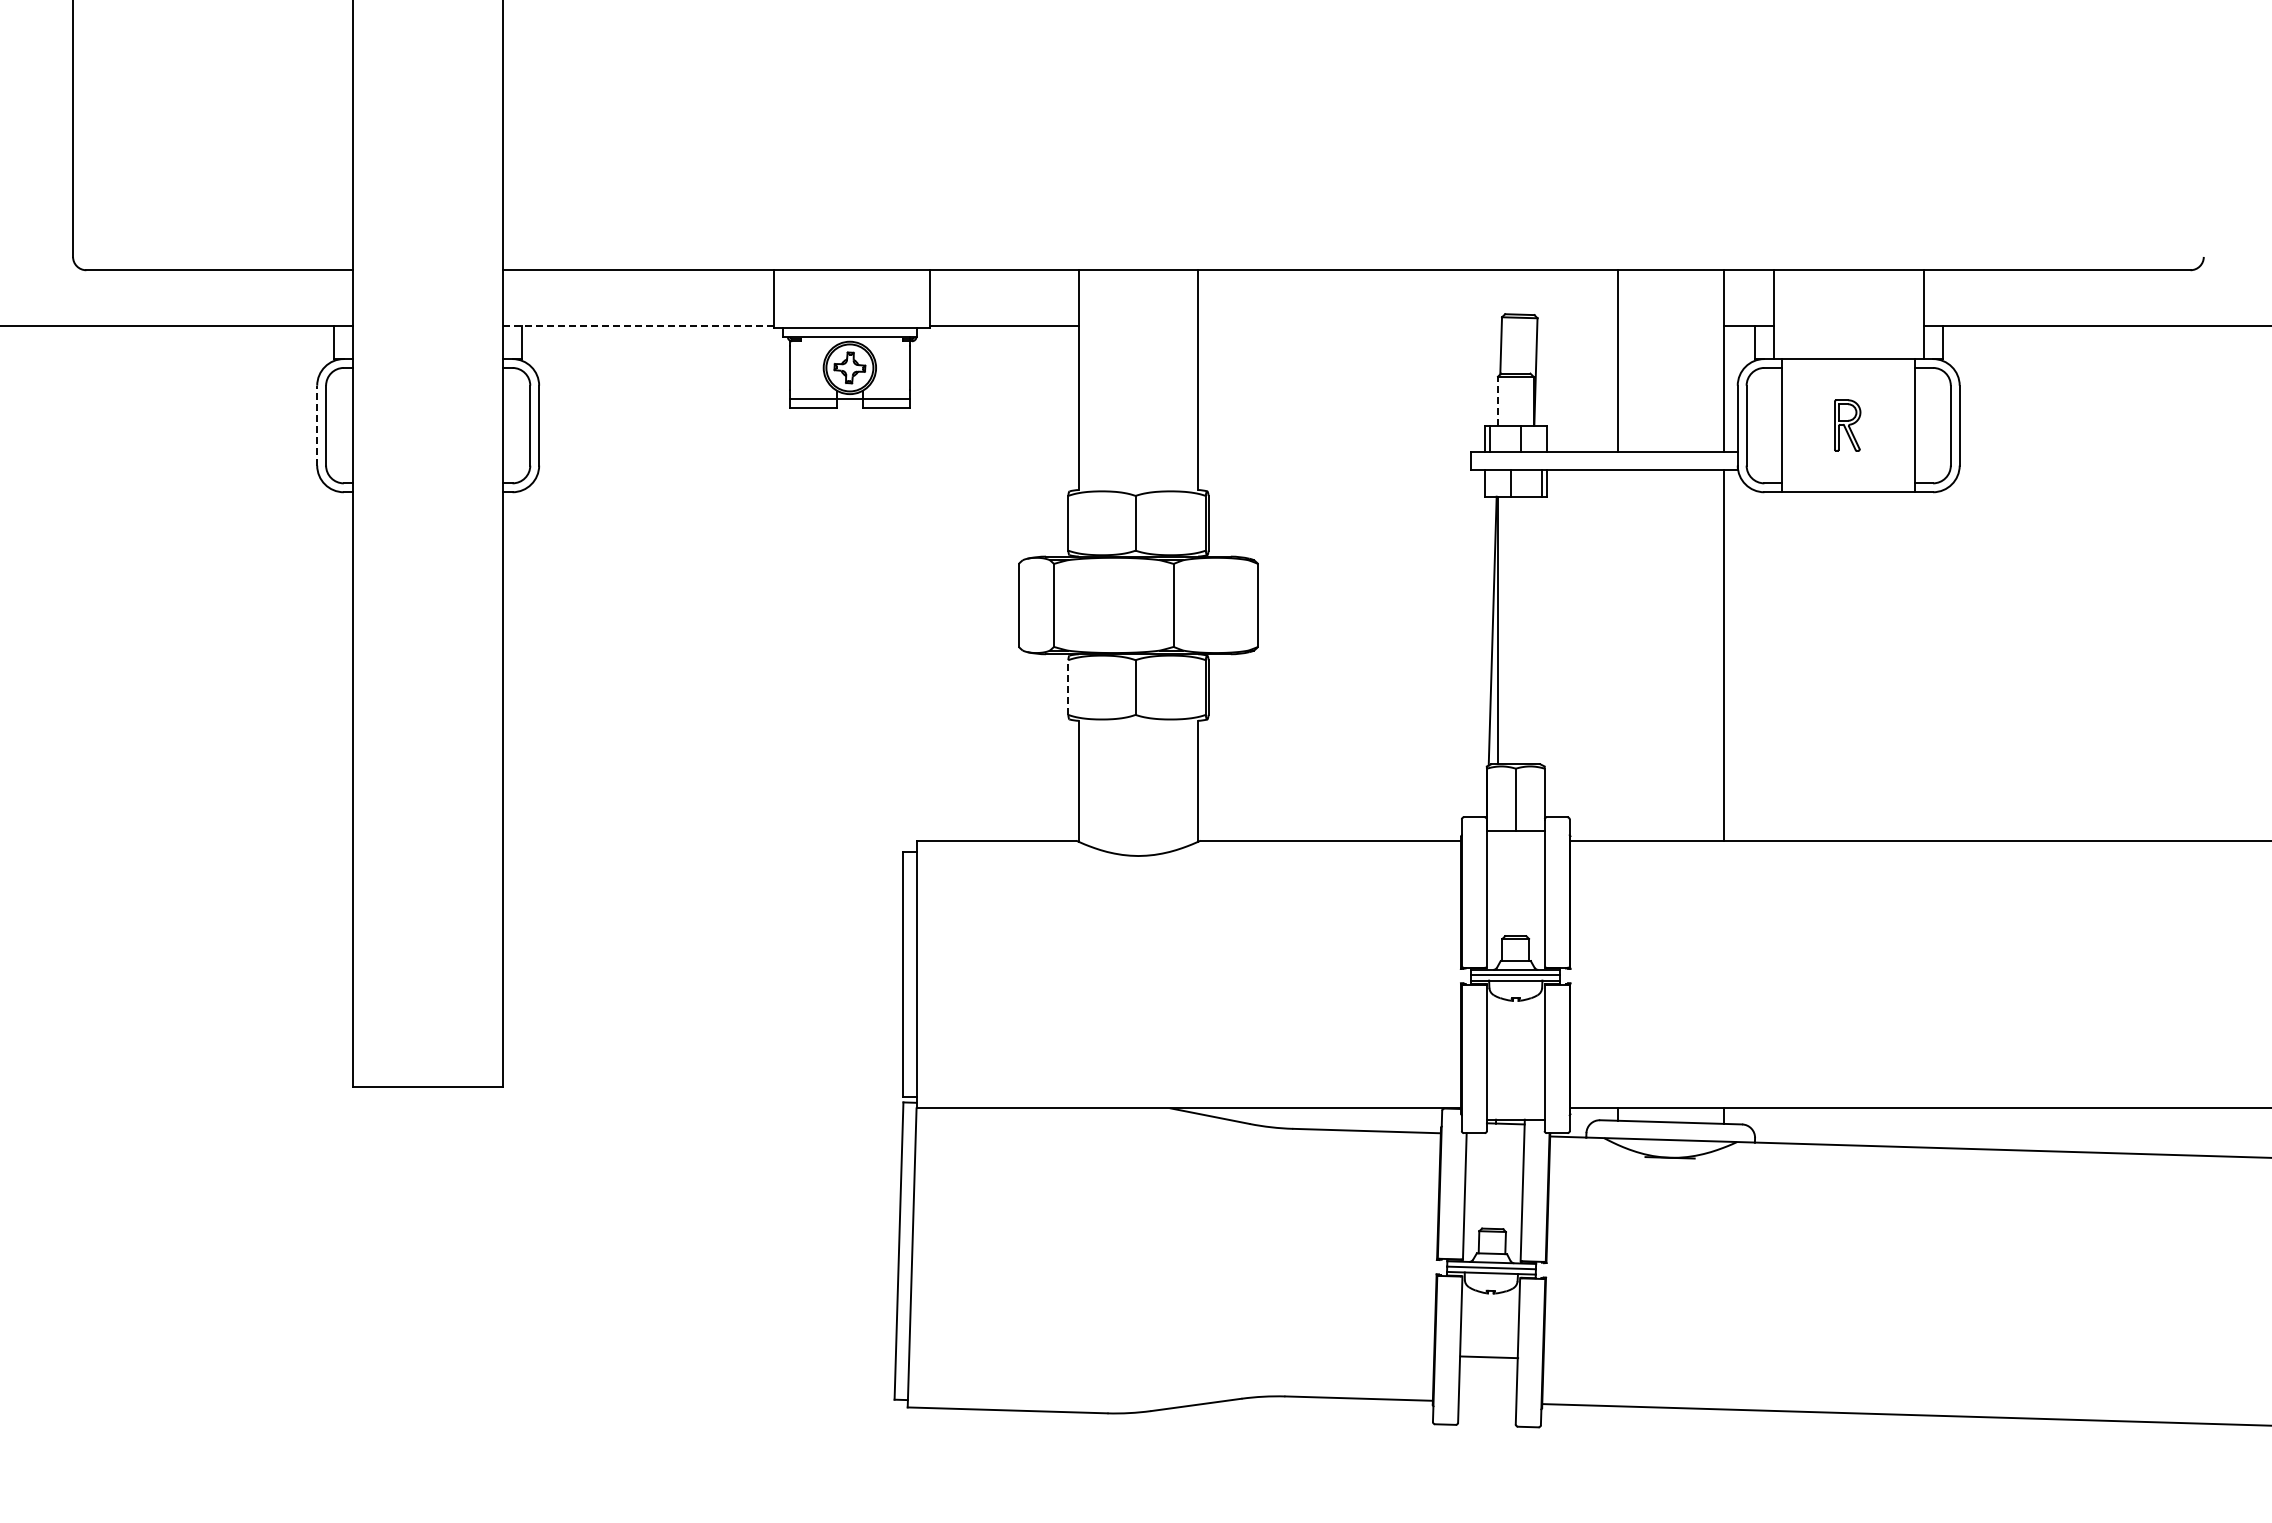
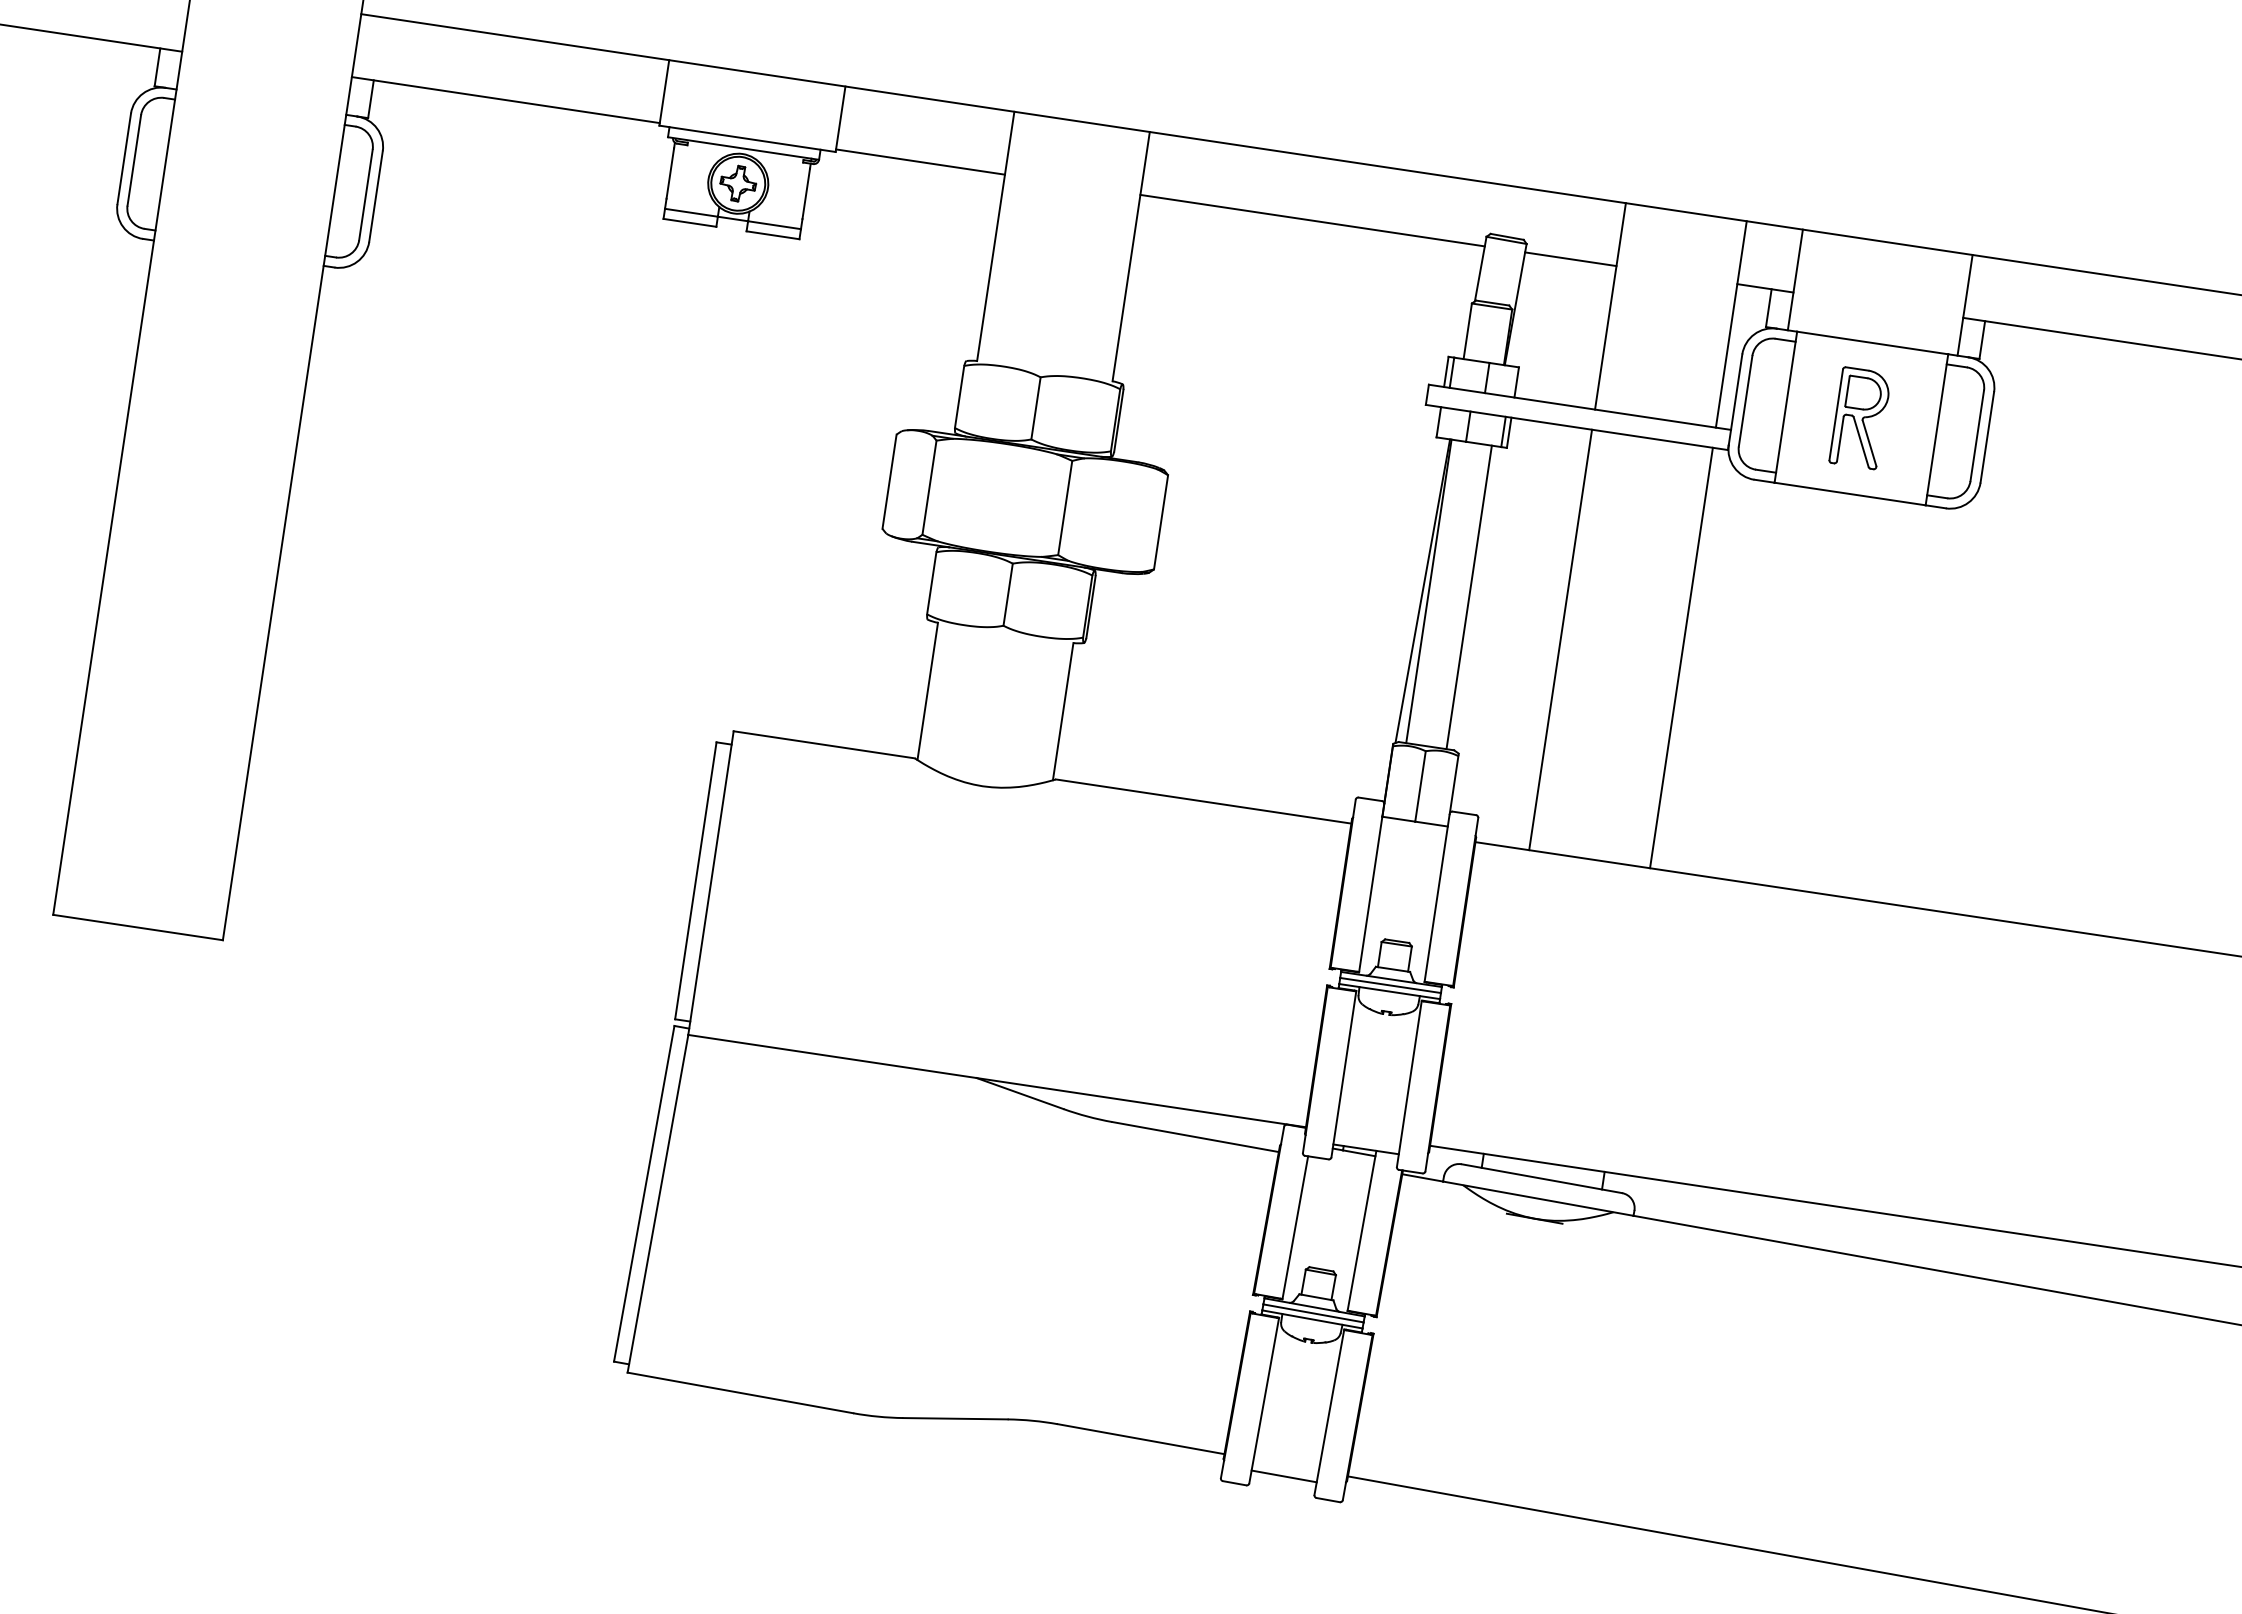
line: (638, 325) -> (505, 99), dashed -> solid
line: (1349, 325) -> (1312, 220), added
line: (1577, 325) -> (1570, 258), added
line: (1498, 400) -> (1468, 330), dashed -> solid
line: (317, 425) -> (124, 158), dashed -> solid
part: (1847, 425) -> (1860, 418), size x1.67
line: (1533, 630) -> (1469, 597), added
line: (1617, 655) -> (1560, 640), added
line: (1068, 687) -> (932, 583), dashed -> solid
line: (1489, 1357) -> (1284, 1476), moved

